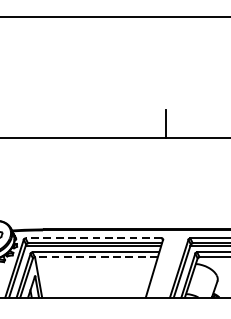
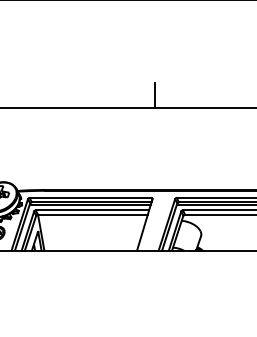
line: (93, 237) -> (90, 197), dashed -> solid
line: (95, 256) -> (92, 214), dashed -> solid

